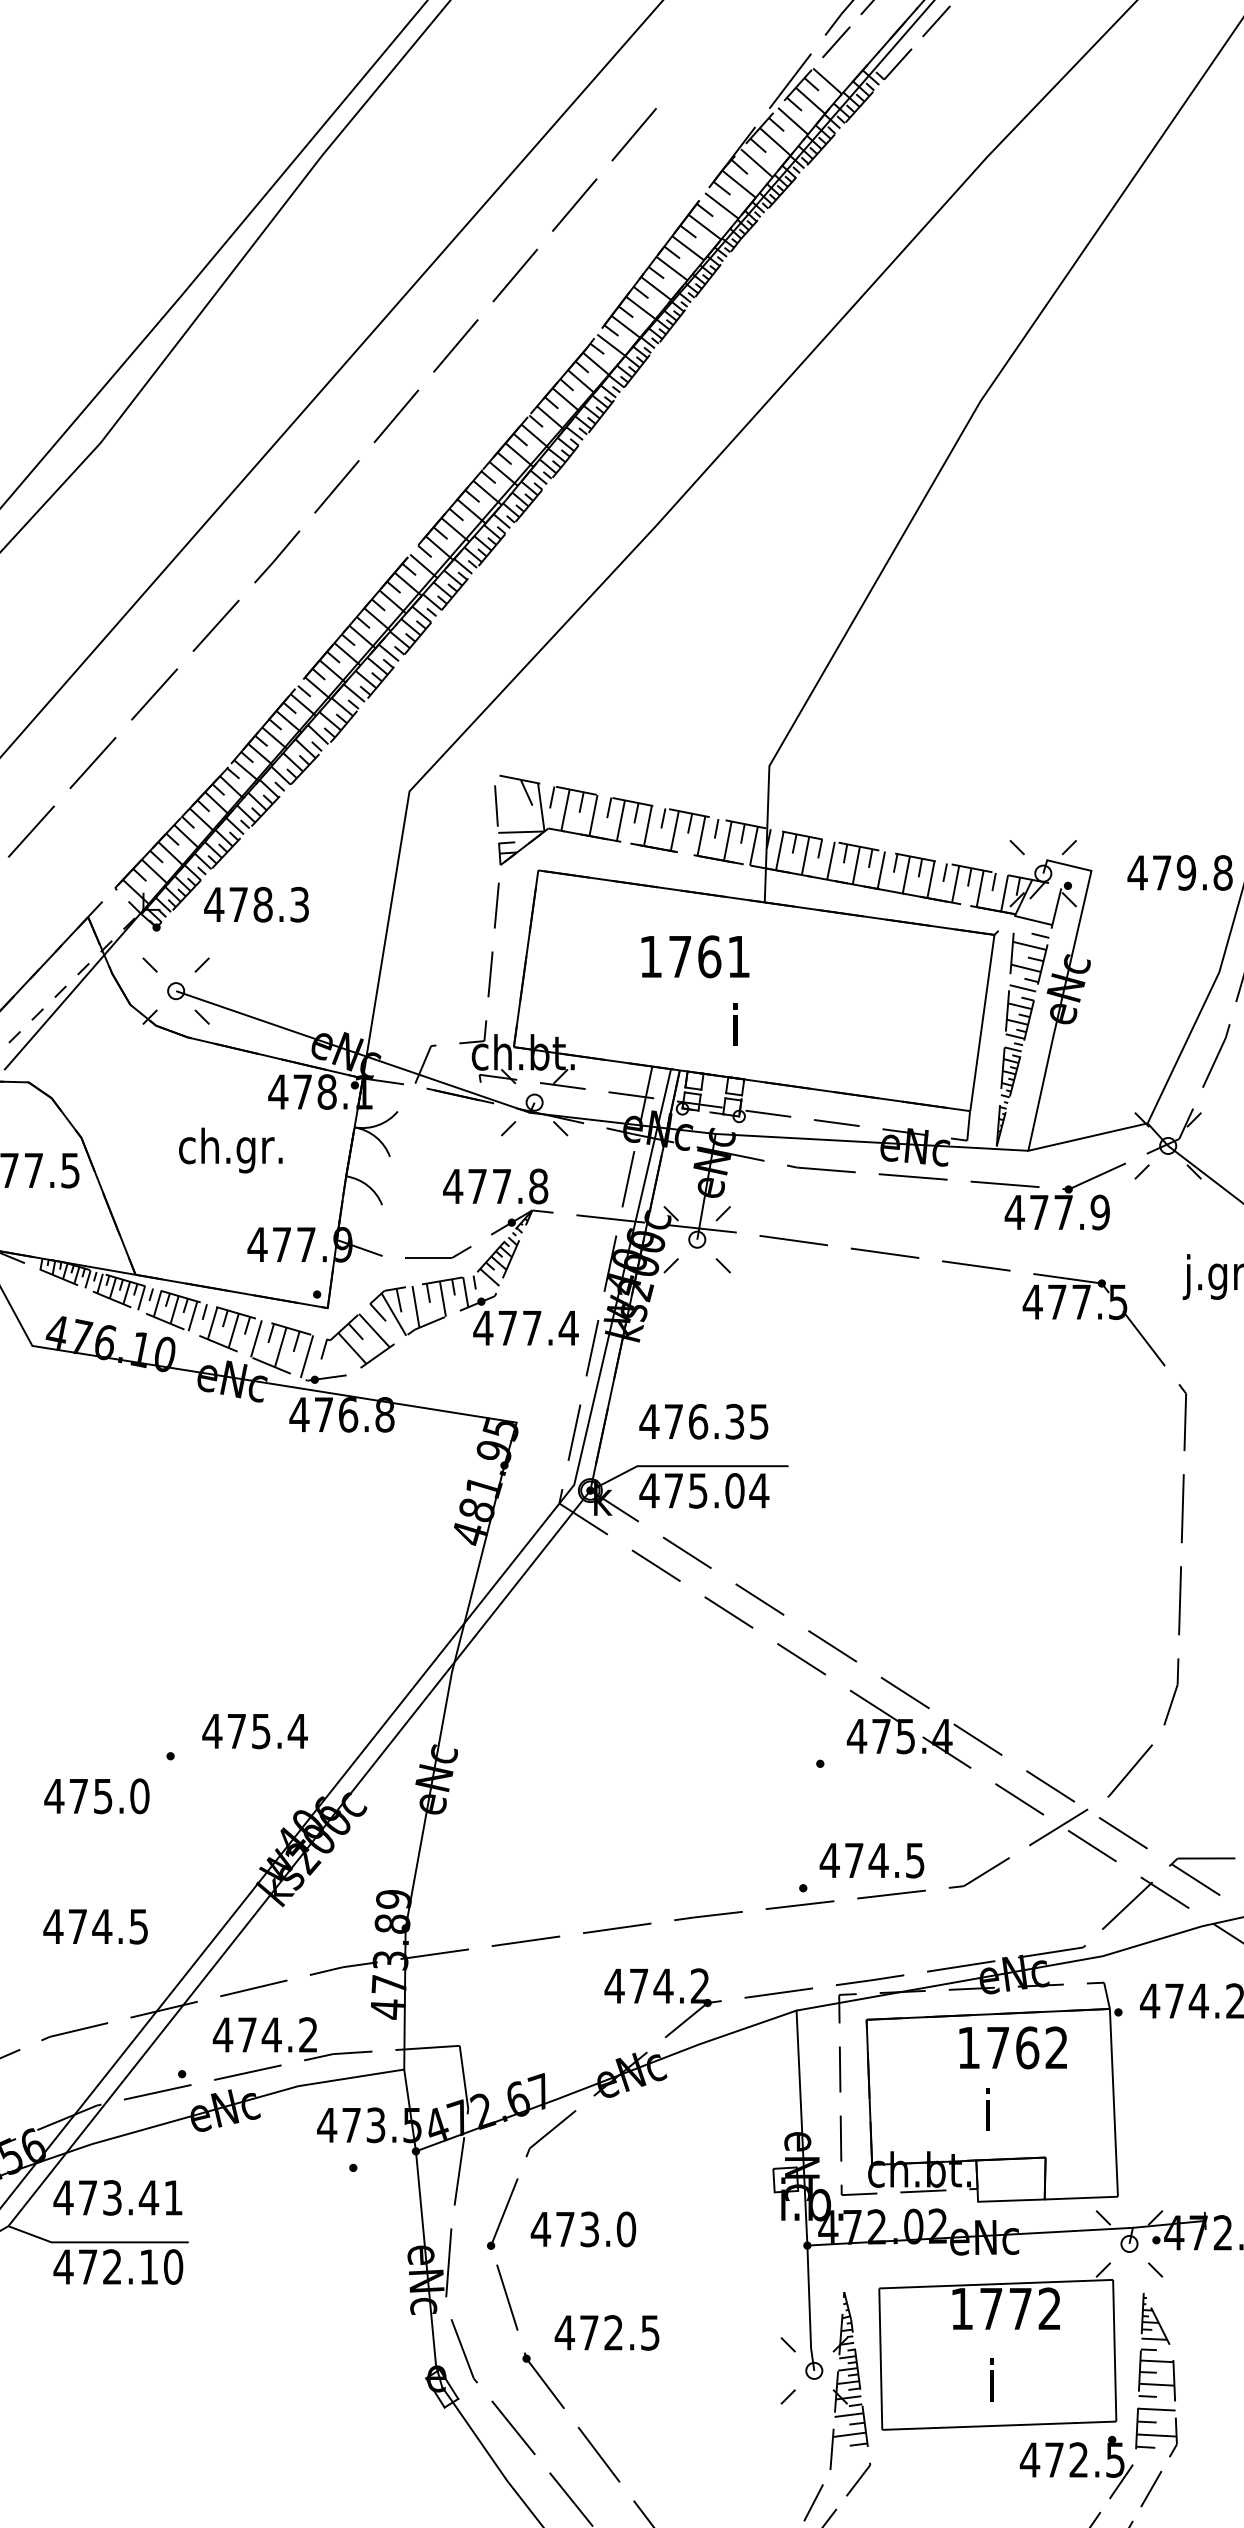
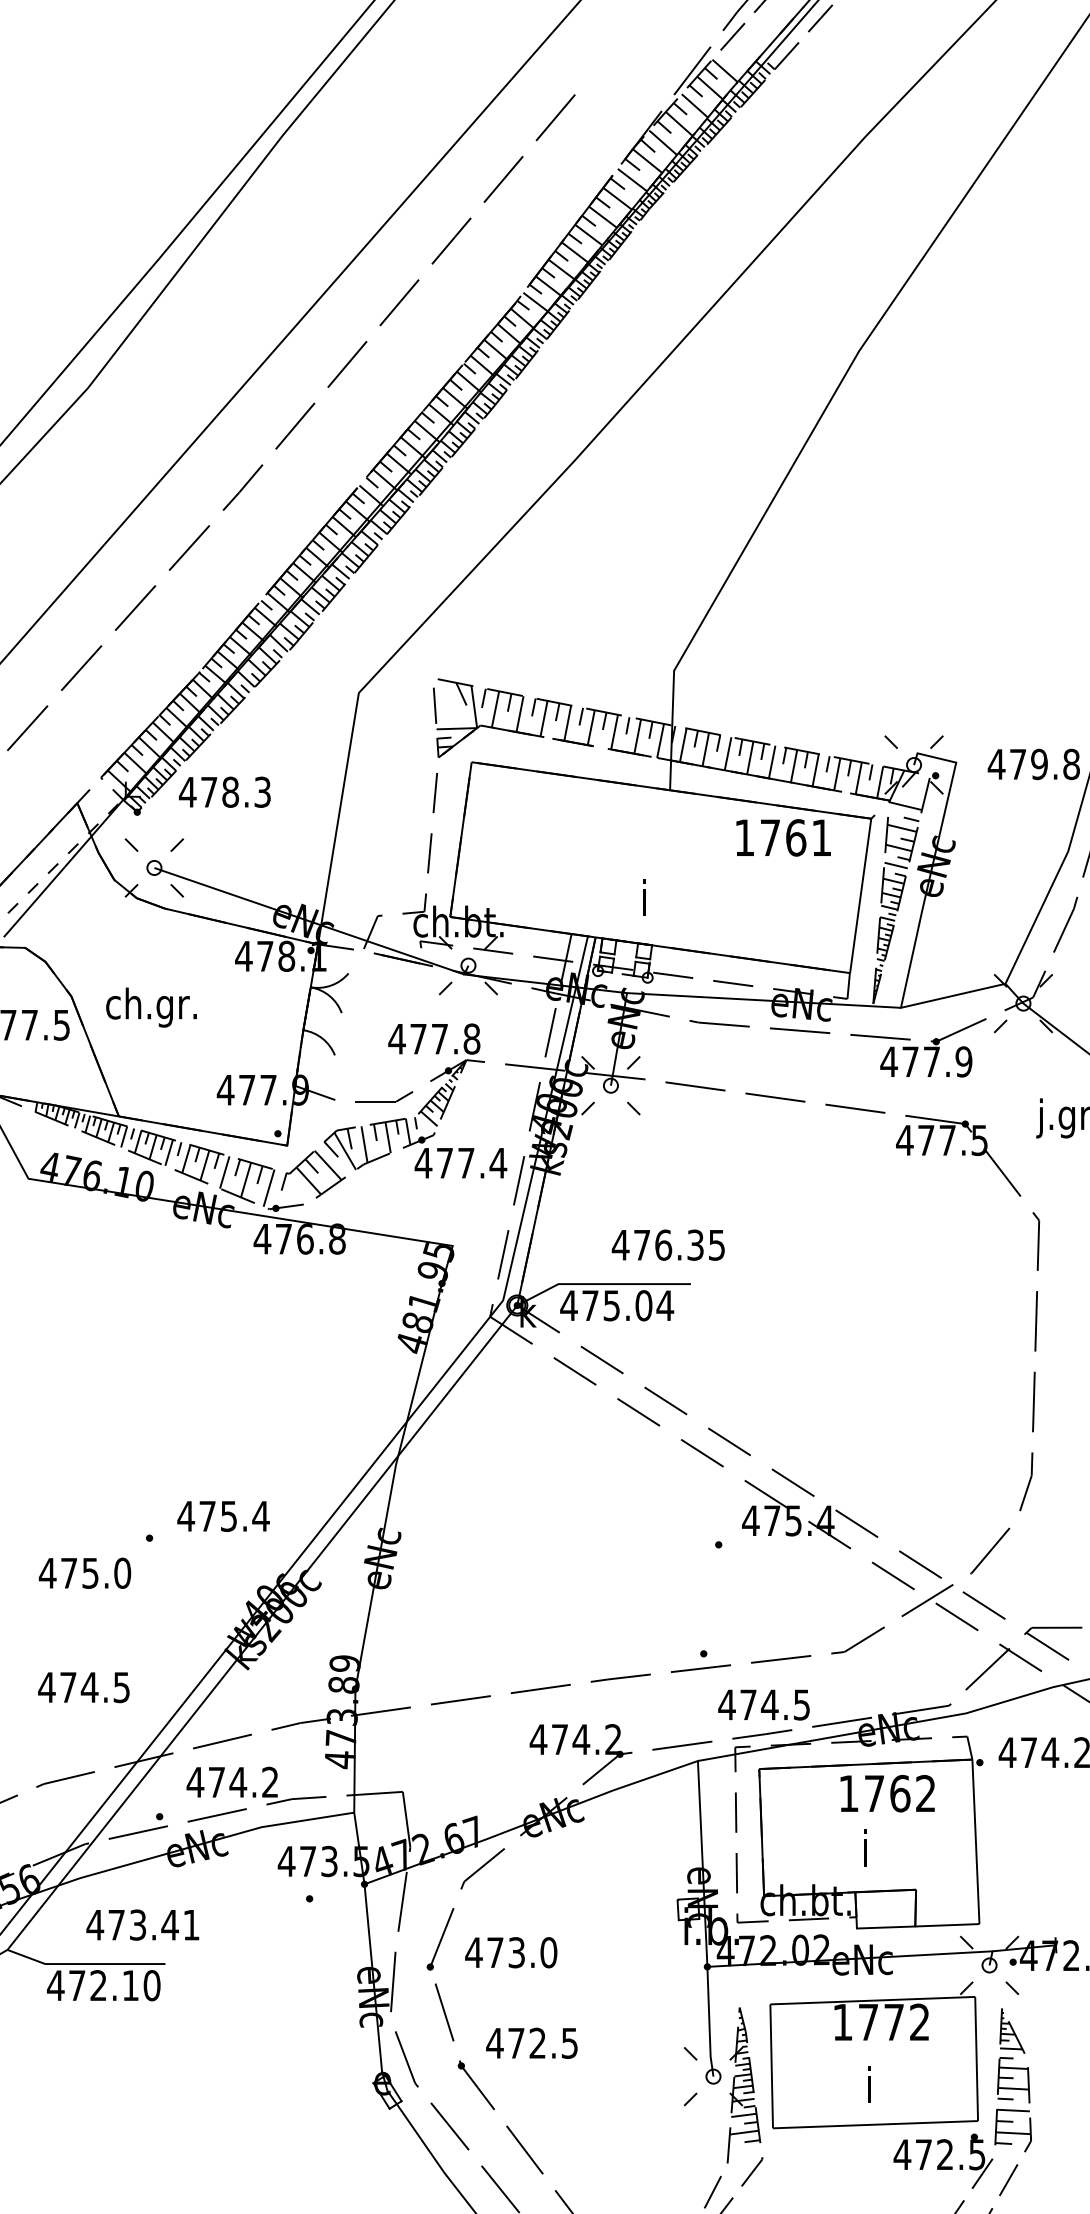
text: (695, 956) -> (783, 837), moved
text: (230, 1150) -> (151, 1007), moved
text: (703, 1421) -> (668, 1244), moved
text: (871, 1860) -> (763, 1704), moved
text: (117, 2197) -> (142, 1924), moved

